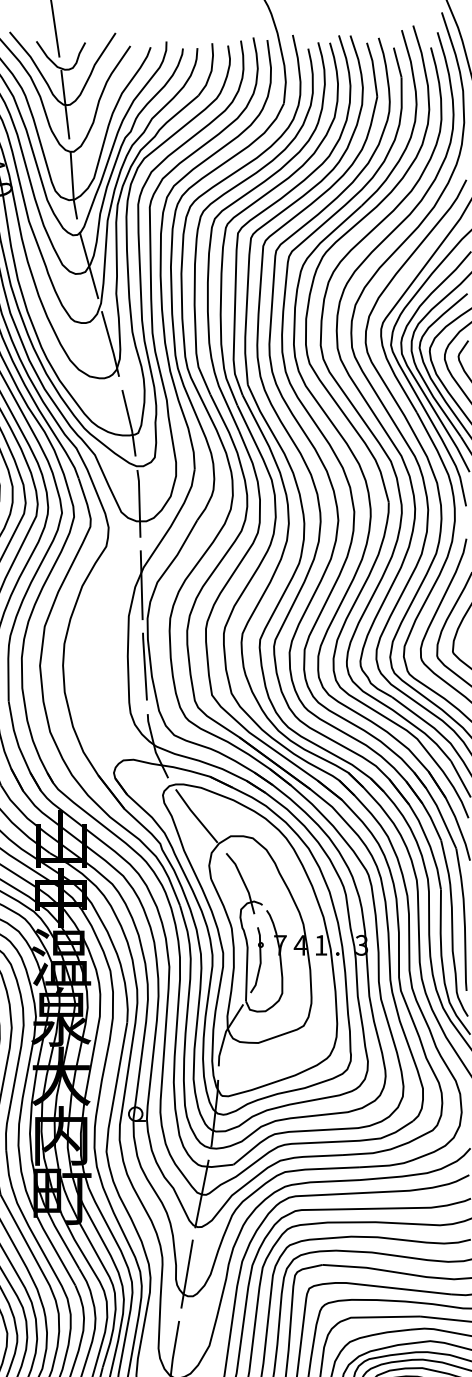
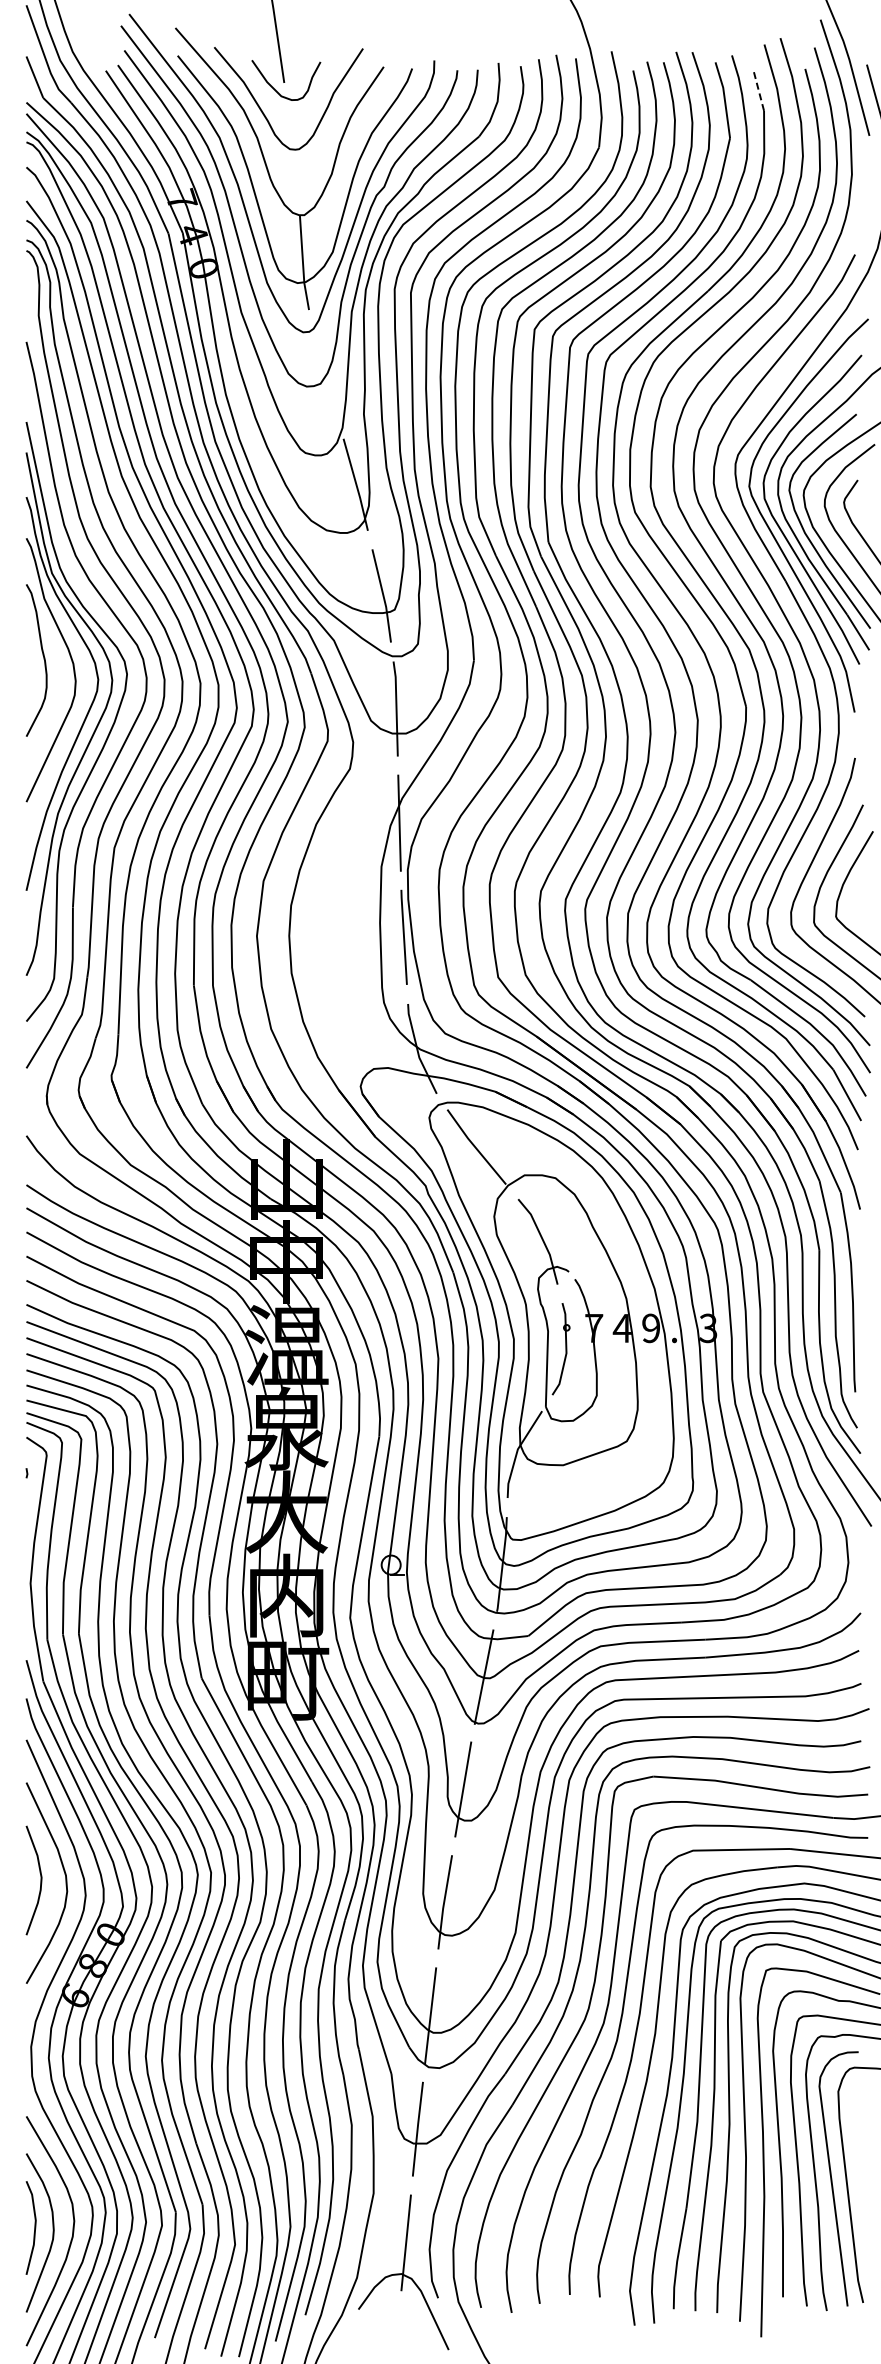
line: (397, 62) -> (758, 90), solid -> dashed
line: (65, 104) -> (292, 148), removed
line: (88, 265) -> (325, 374), removed
text: (320, 945) -> (650, 1328), 1 -> 9

